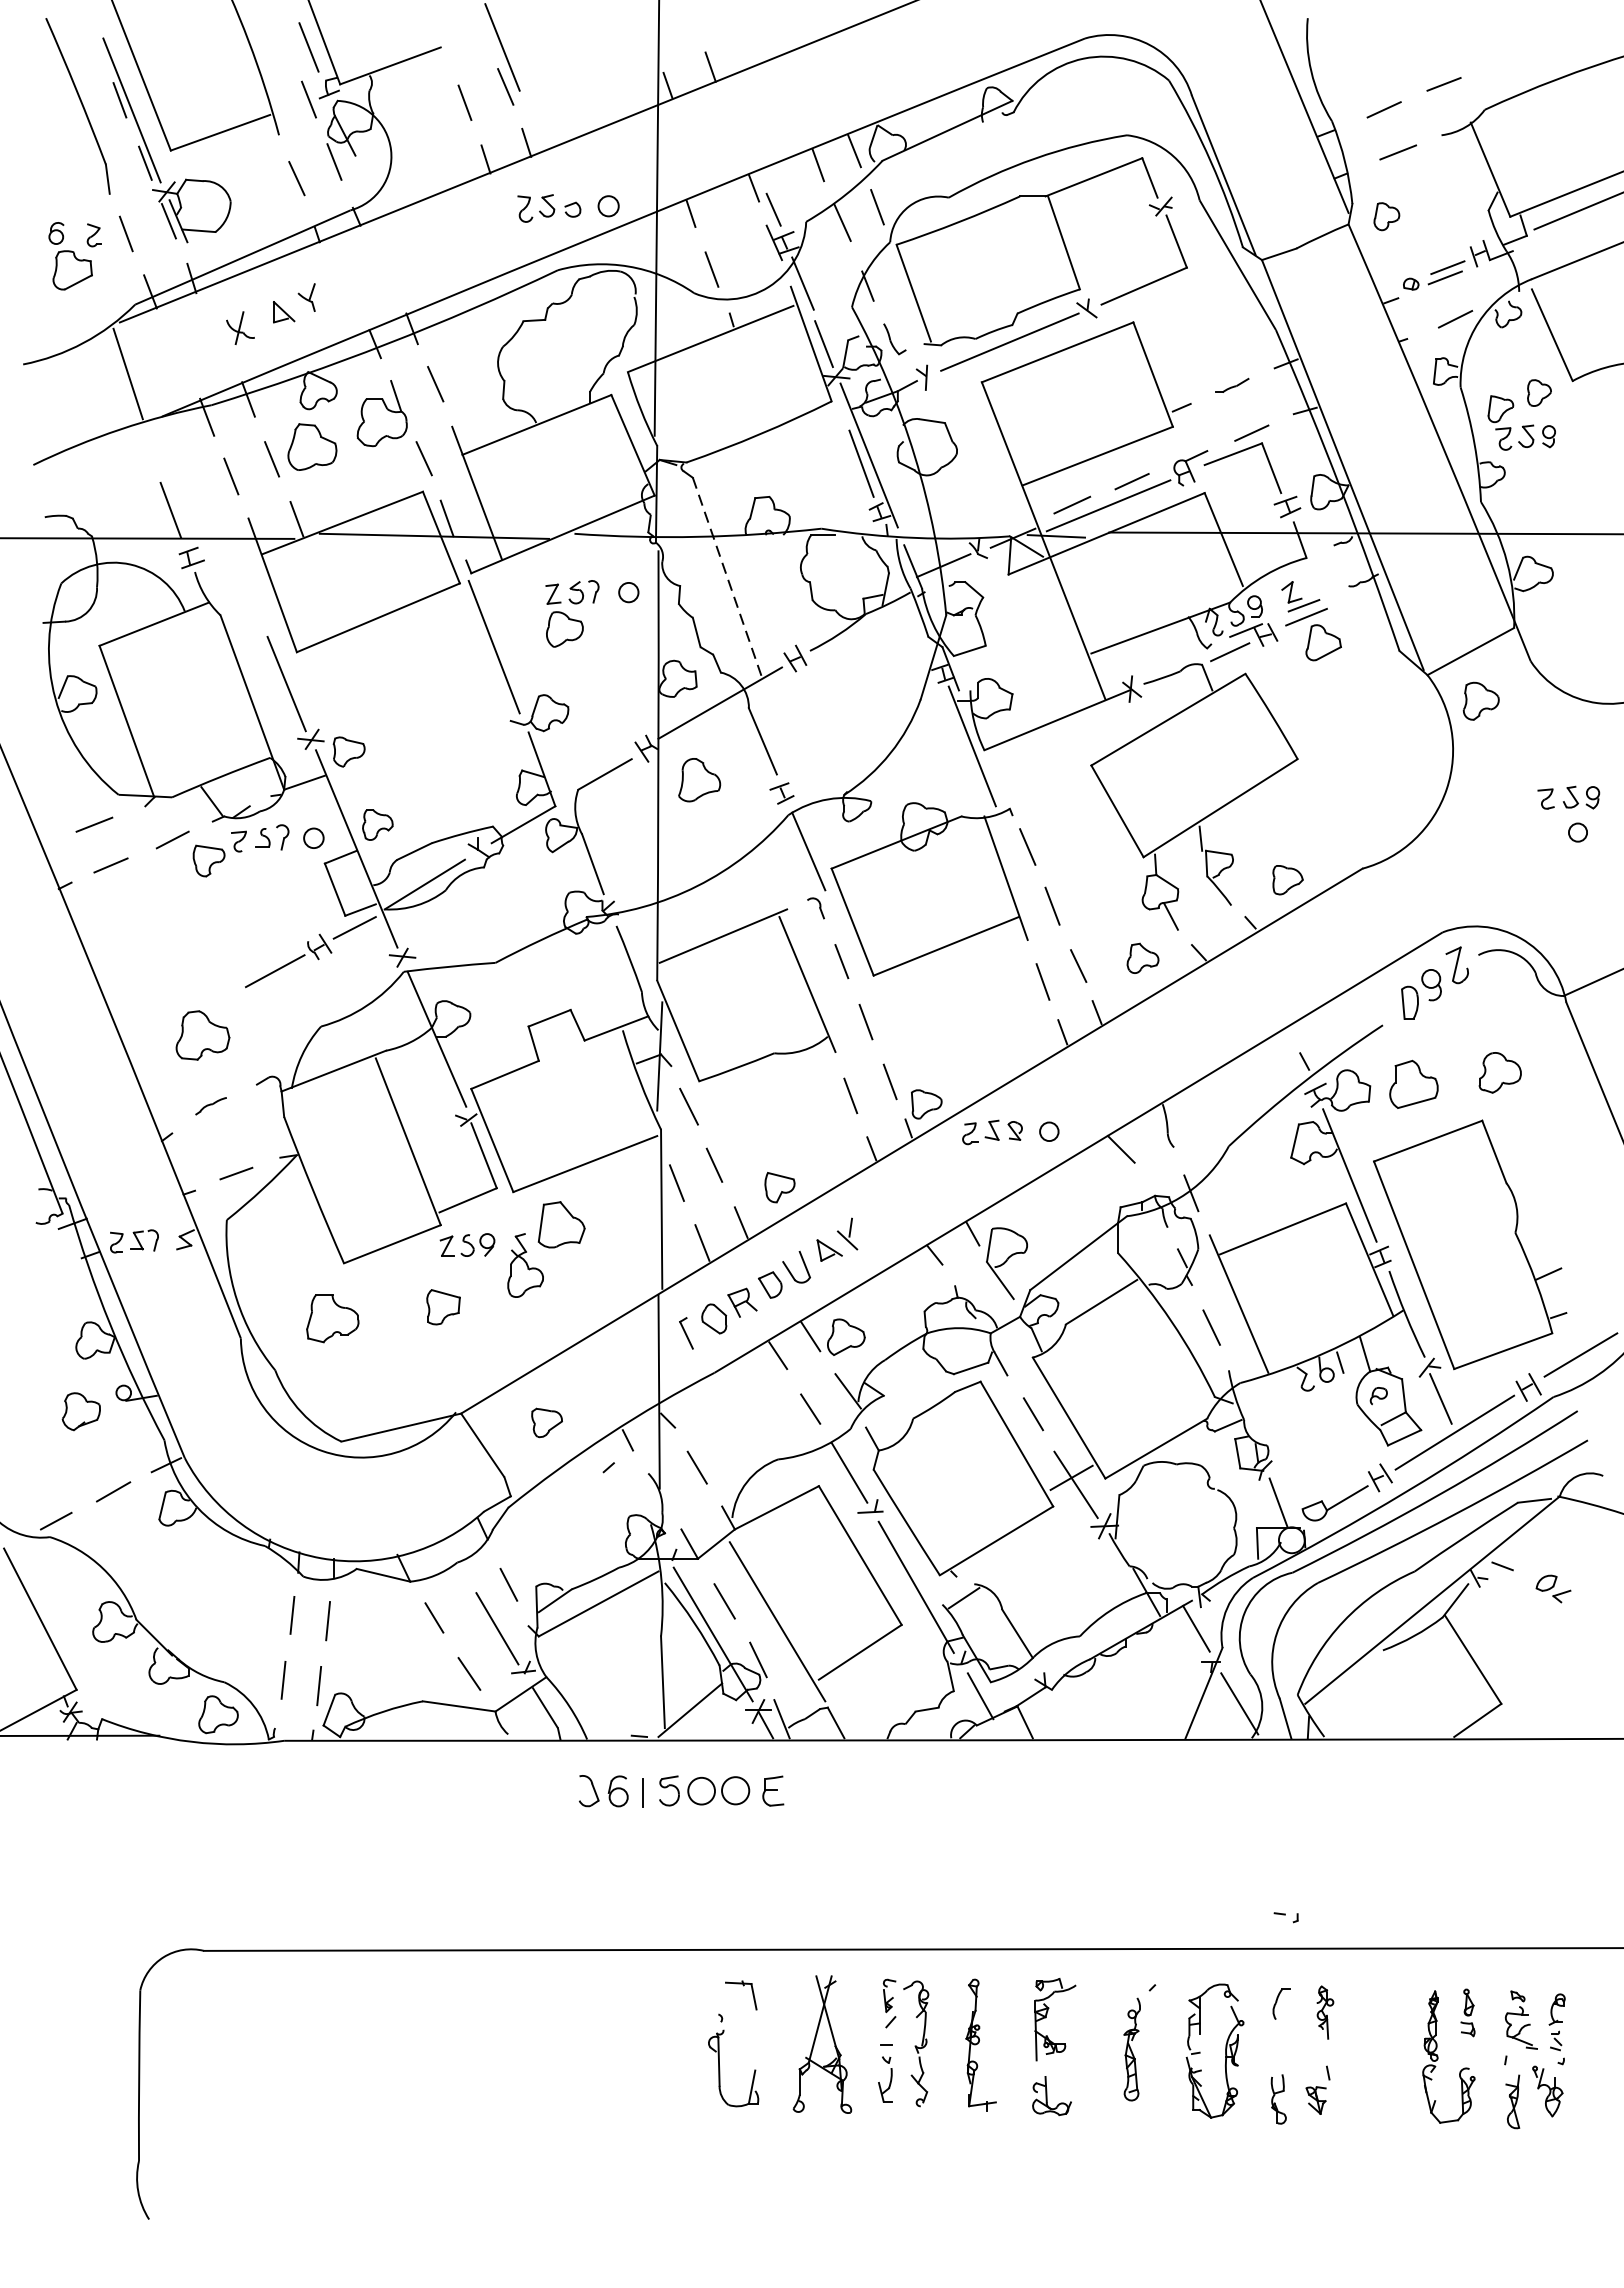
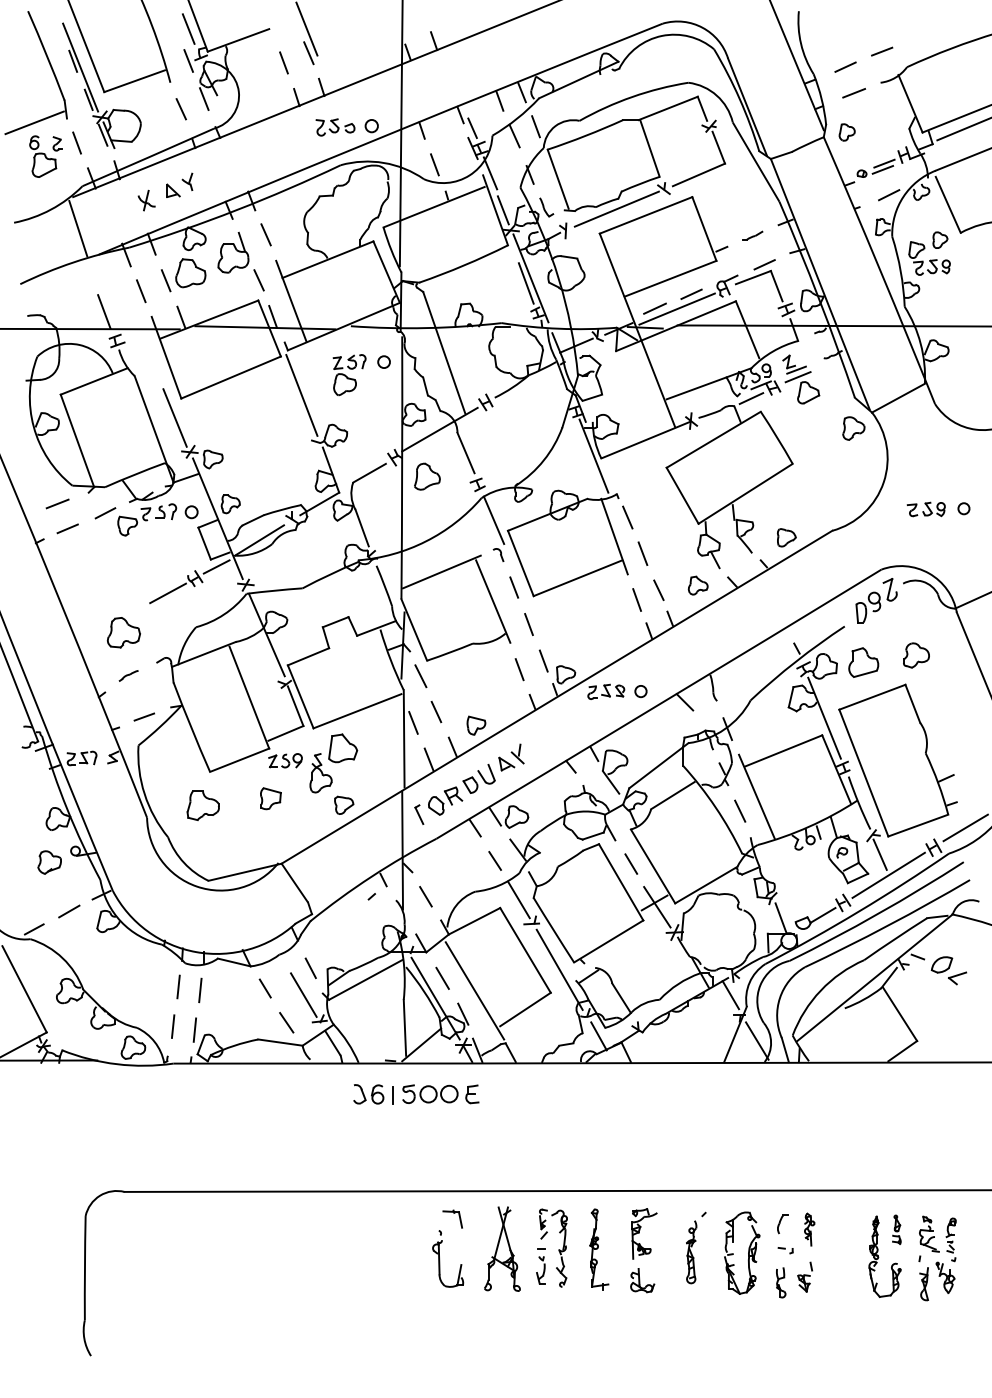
line: (56, 200) -> (34, 122), added
line: (727, 578) -> (444, 353), dashed -> solid
part: (1480, 701) -> (853, 428), moved
part: (1567, 797) -> (925, 509), moved
part: (547, 1421) -> (344, 804), moved
part: (1552, 1588) -> (948, 970), size x1.67
part: (1285, 1917) -> (785, 1250), moved

